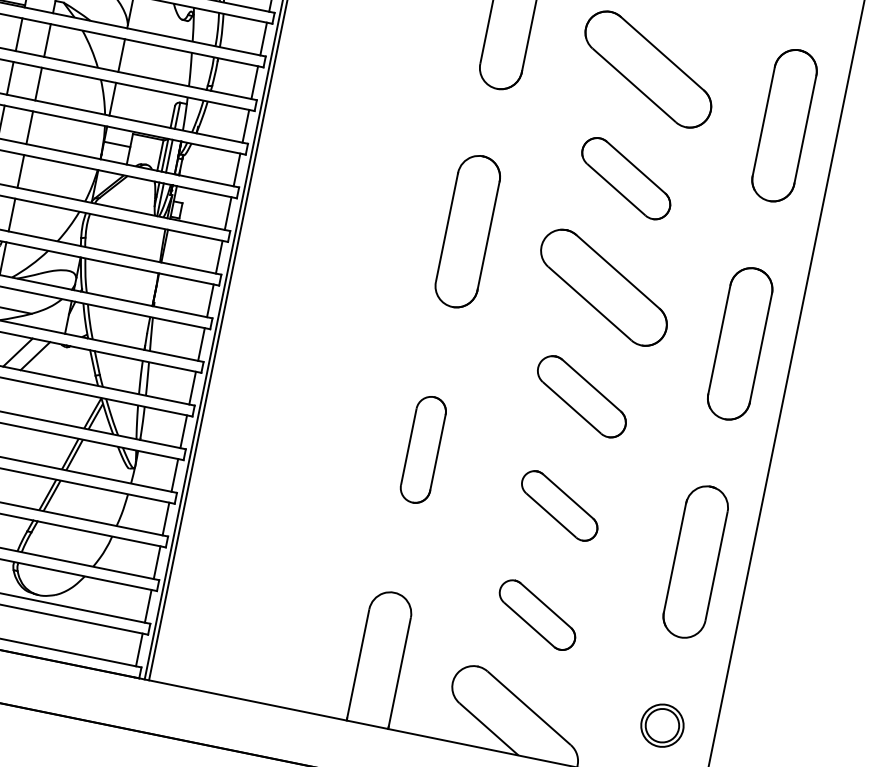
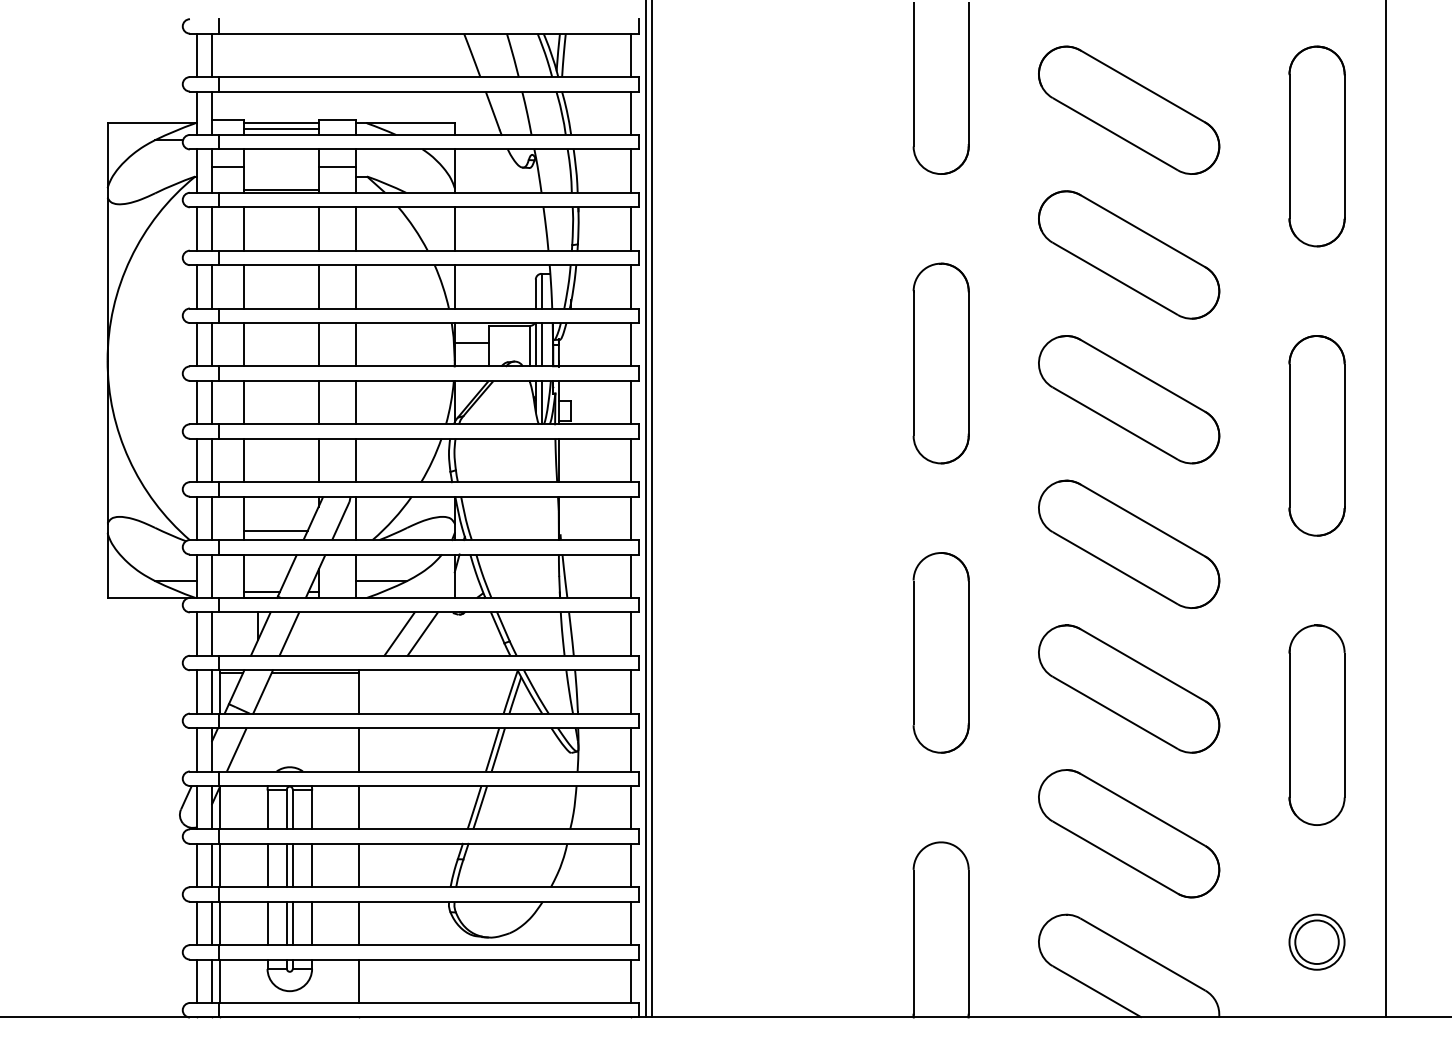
part: (626, 178) -> (1129, 254), size x1.43
part: (582, 396) -> (1129, 543), size x1.43
part: (422, 449) -> (940, 652), size x1.43
part: (559, 505) -> (1129, 688), size x1.67
part: (537, 614) -> (1129, 833), size x1.67

